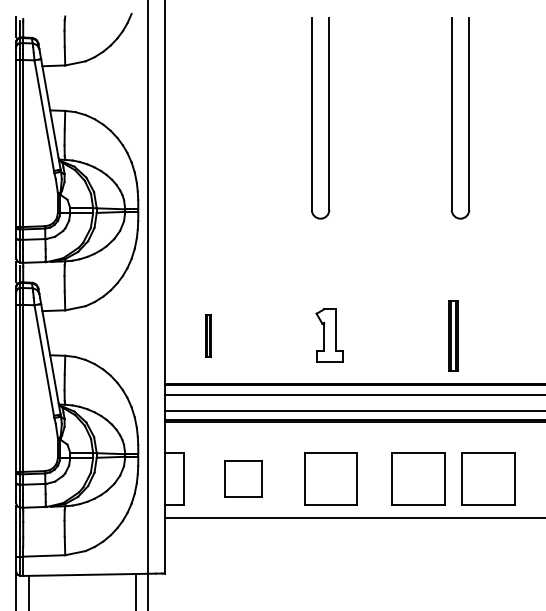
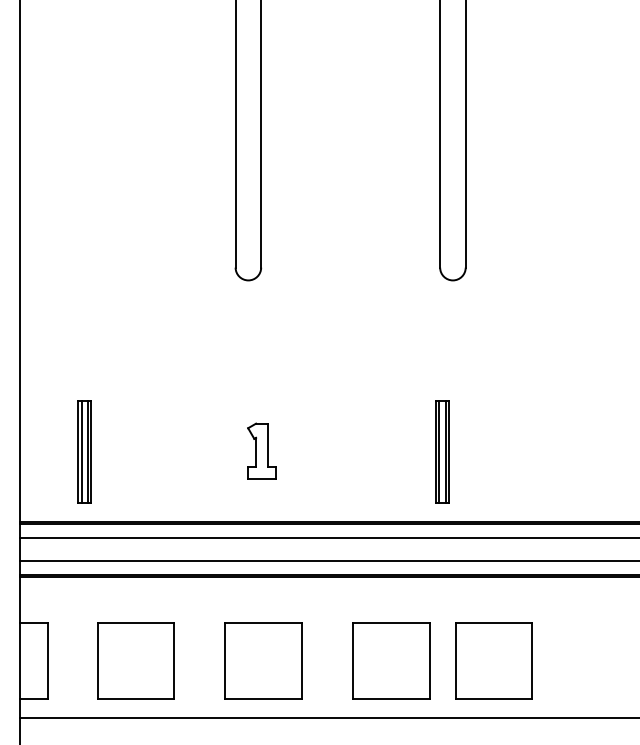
part: (329, 334) -> (261, 449), size x0.71
part: (208, 335) -> (84, 451), size x1.67
part: (243, 478) -> (135, 660), size x1.43

